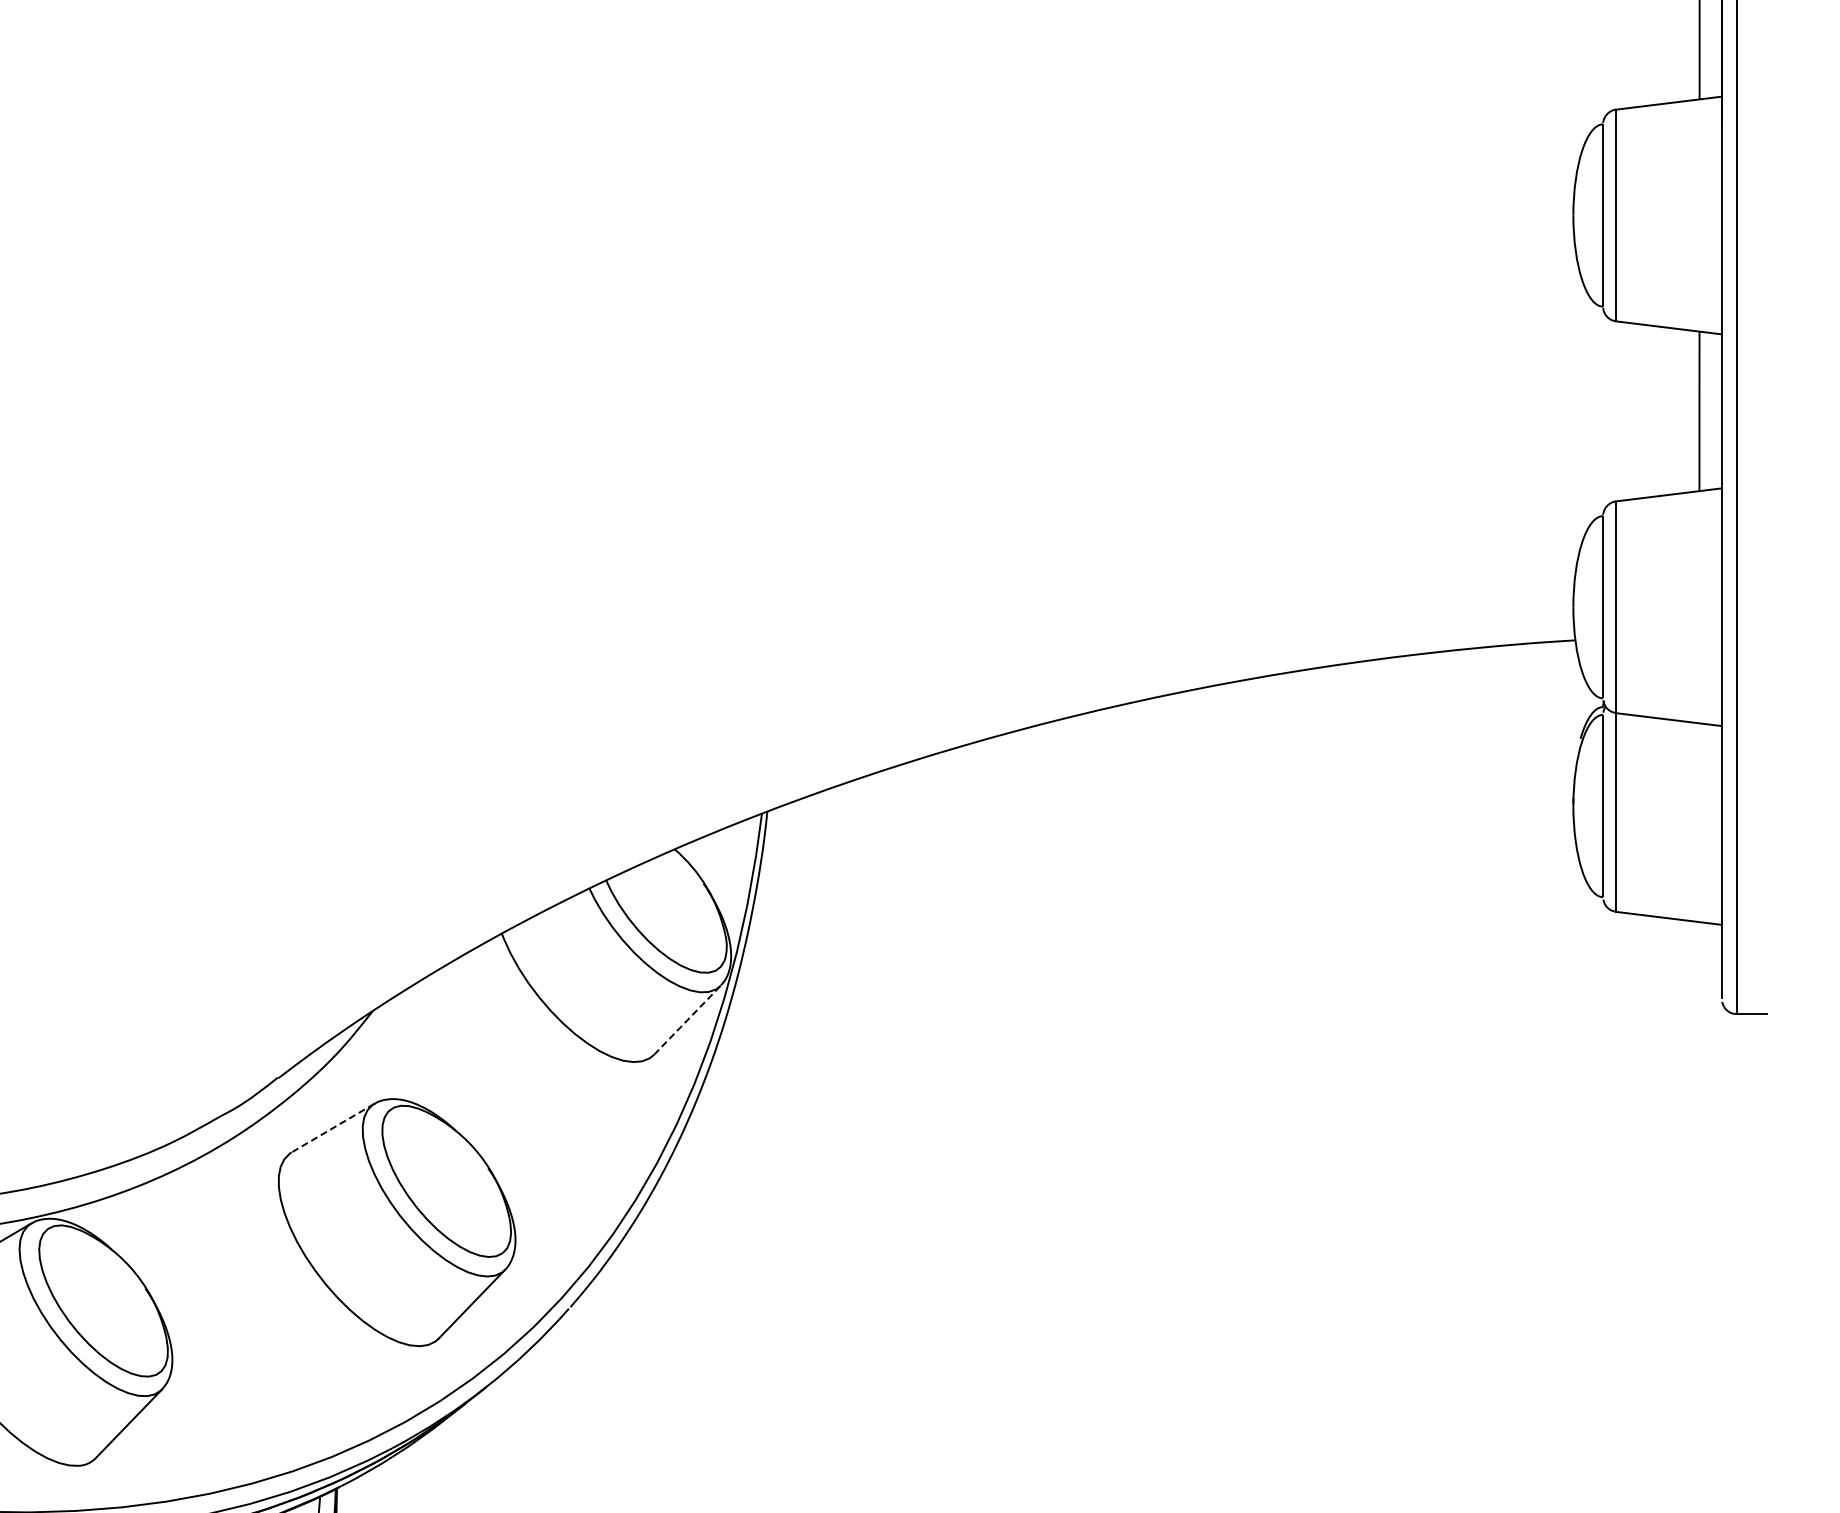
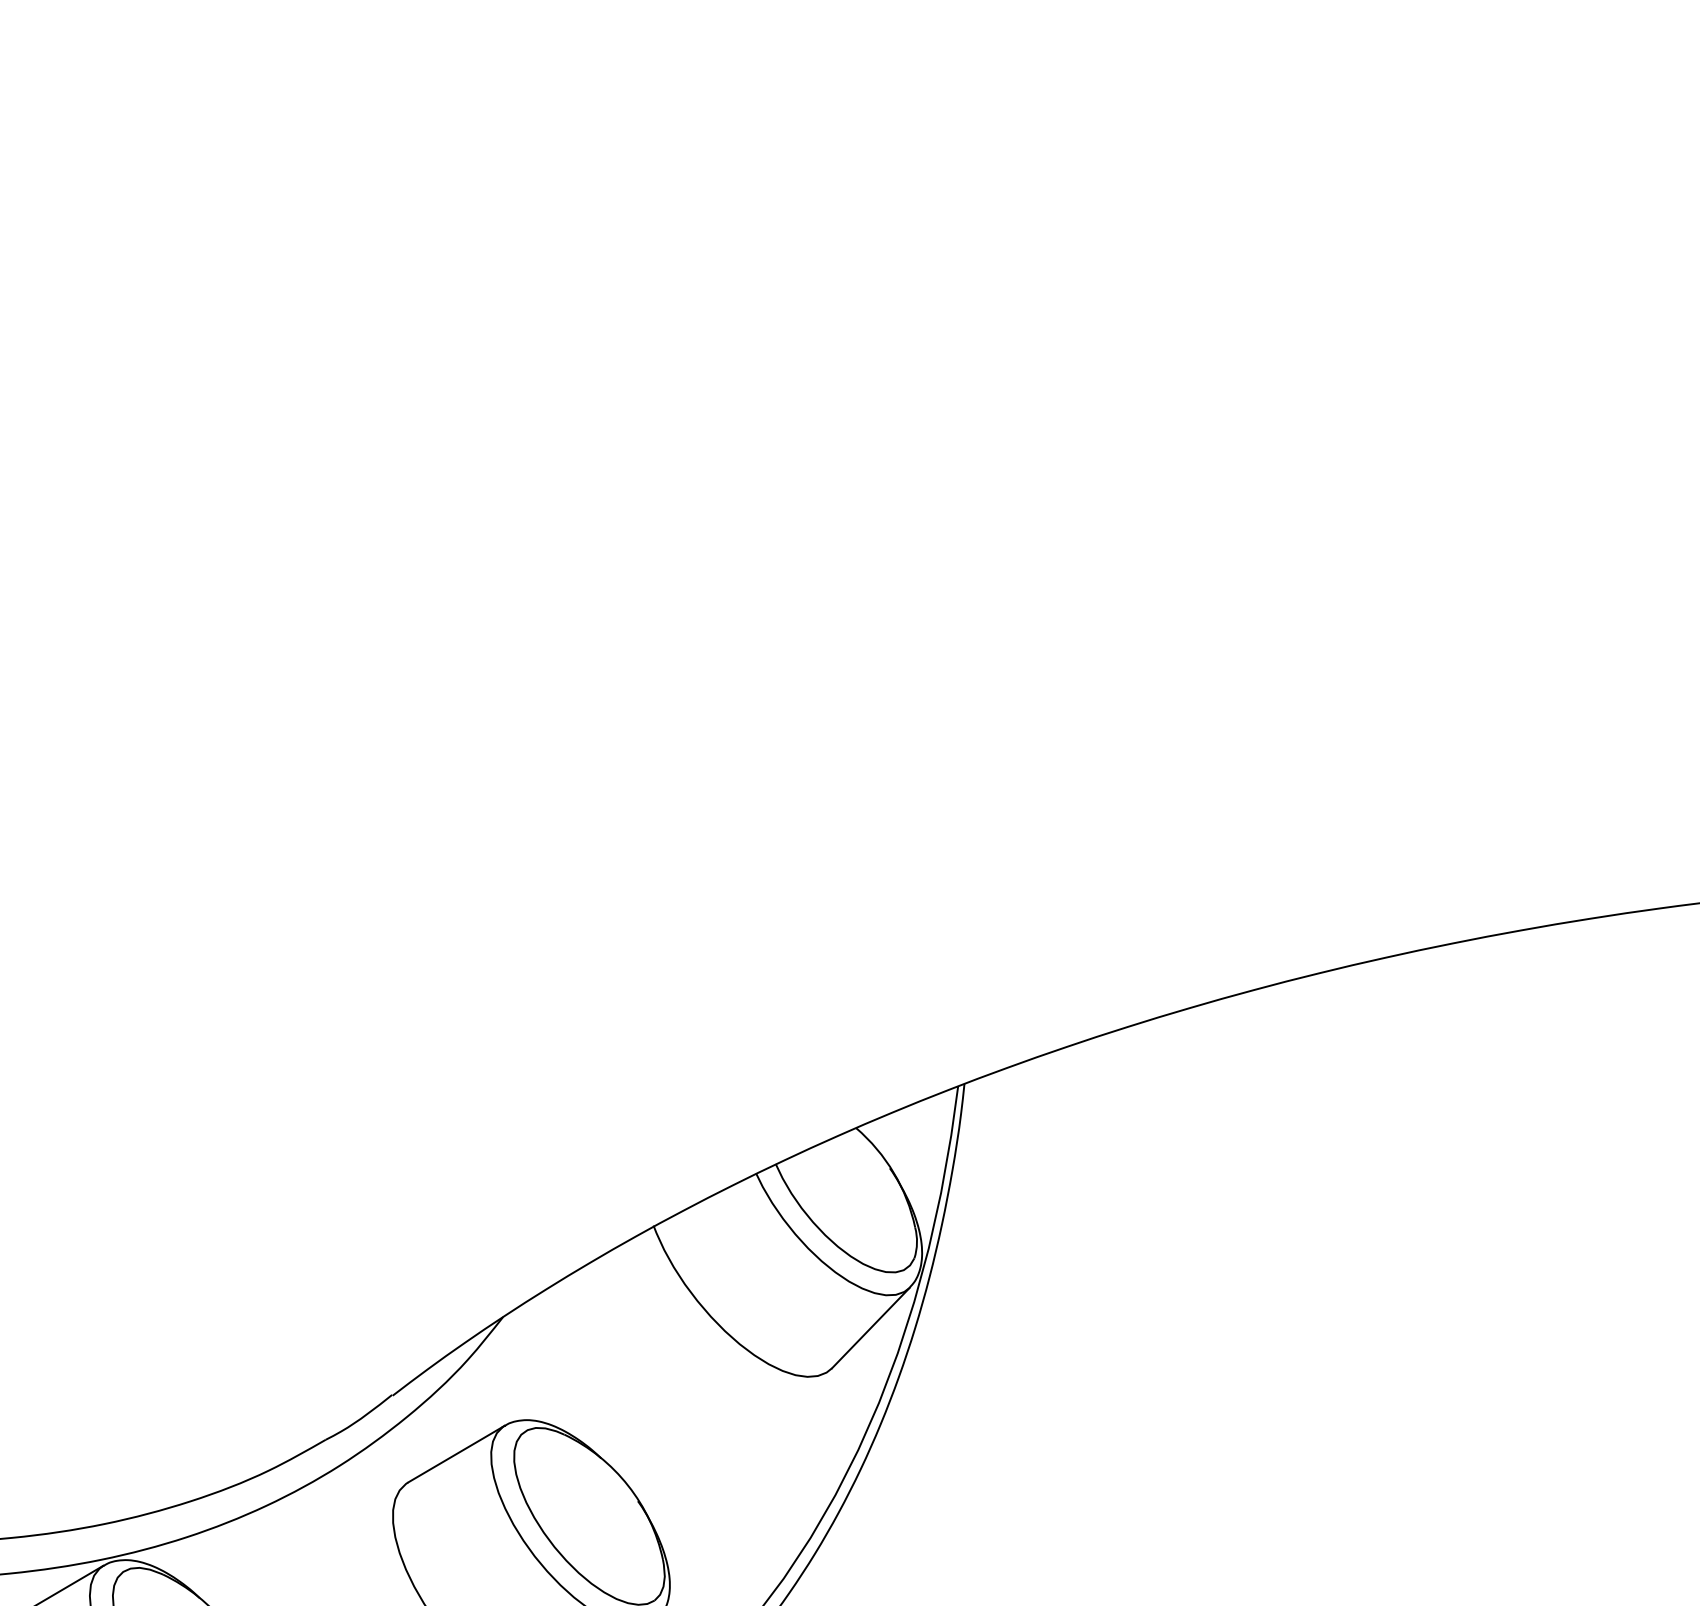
line: (687, 1020) -> (871, 1328), dashed -> solid
line: (332, 1128) -> (455, 1454), dashed -> solid

